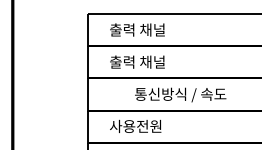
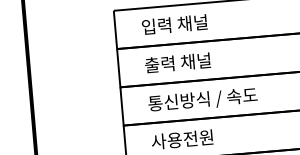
text: (115, 29) -> (148, 26), 출력 채널 -> 입력 채널
text: (180, 94) -> (202, 99), moved

